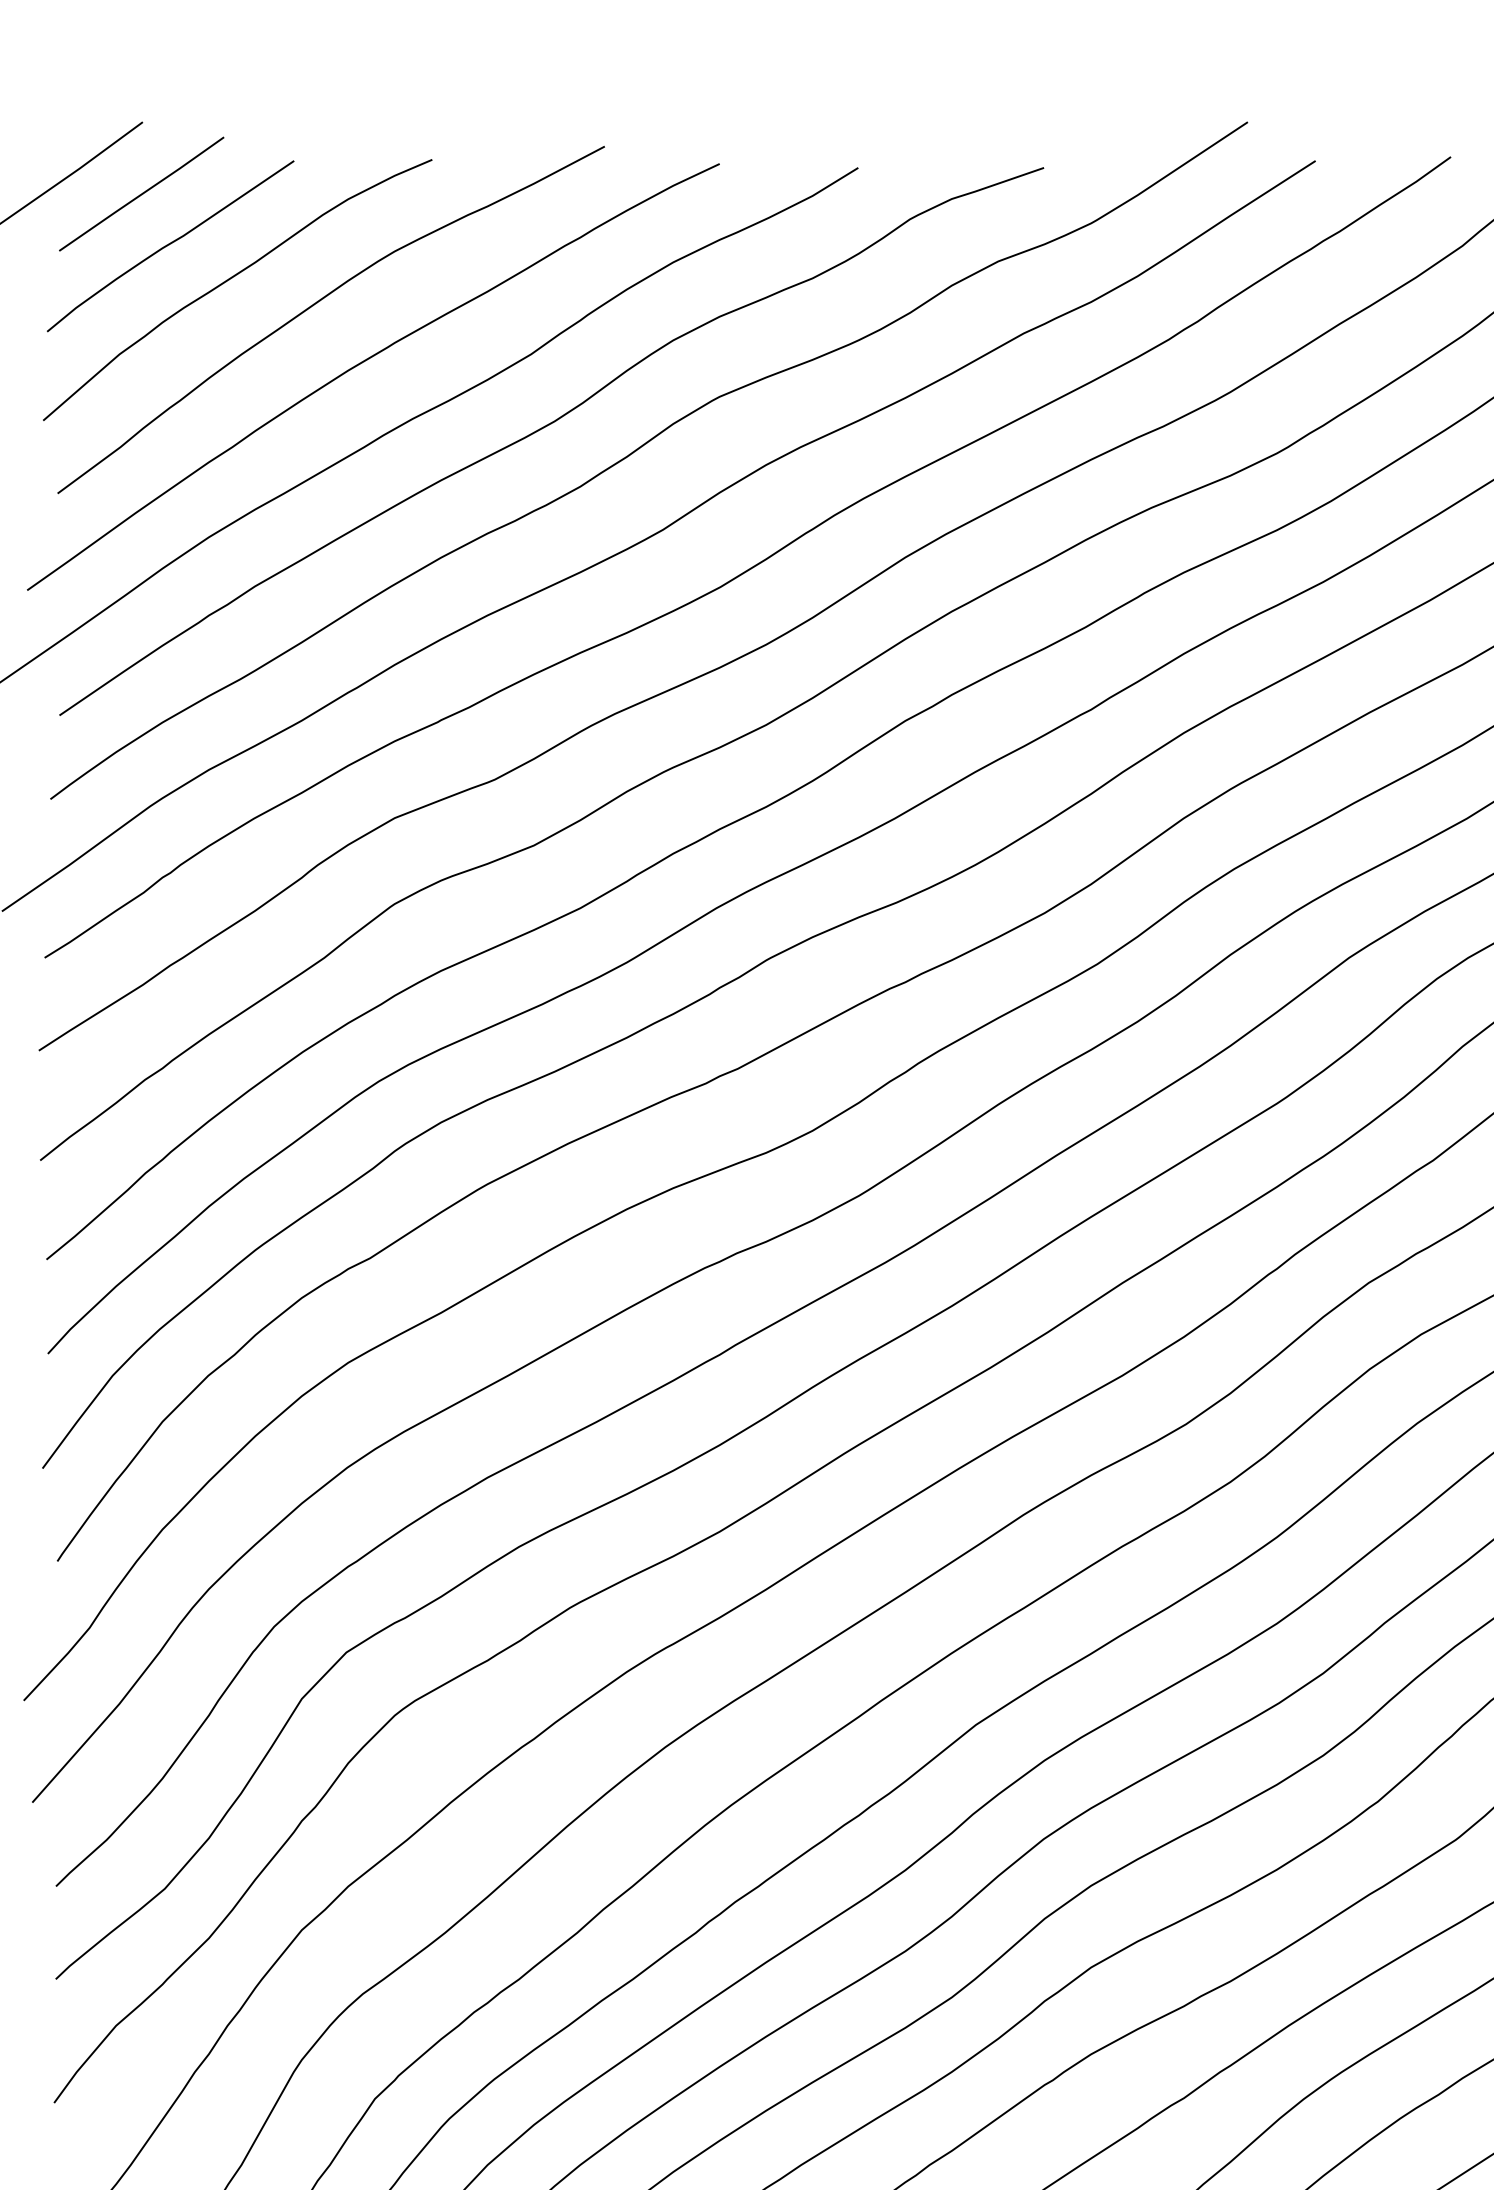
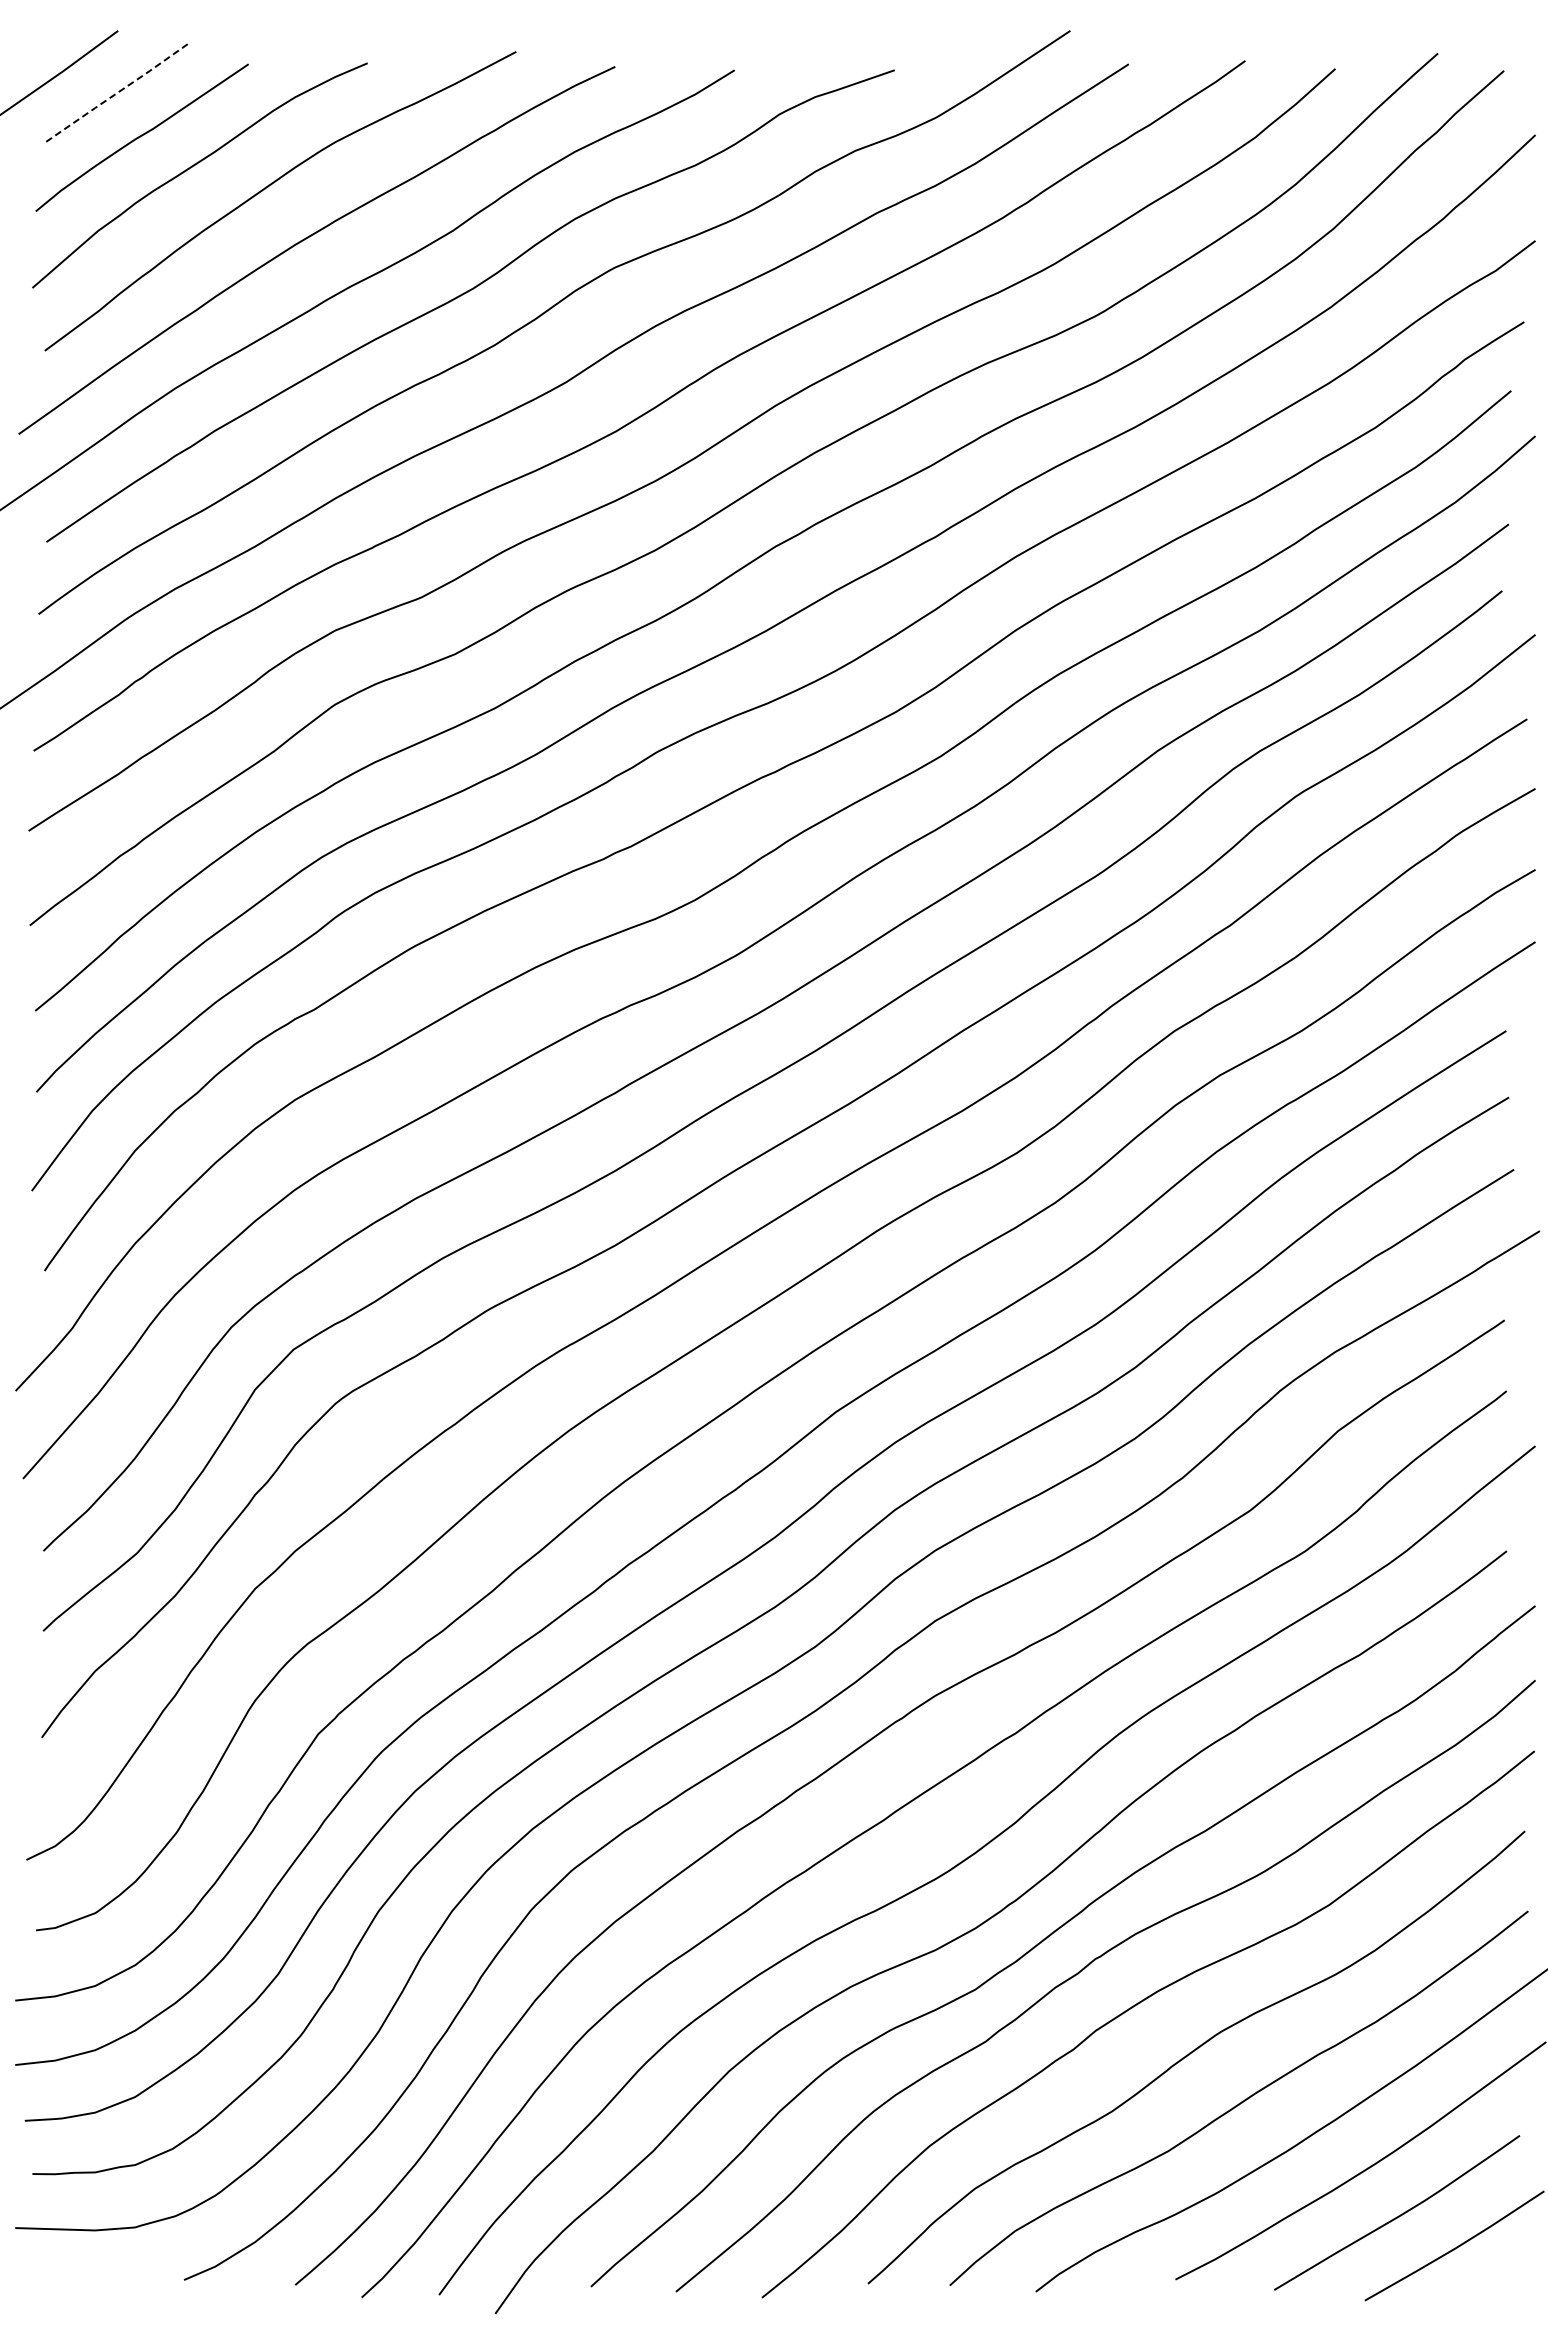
line: (141, 194) -> (117, 93), solid -> dashed

